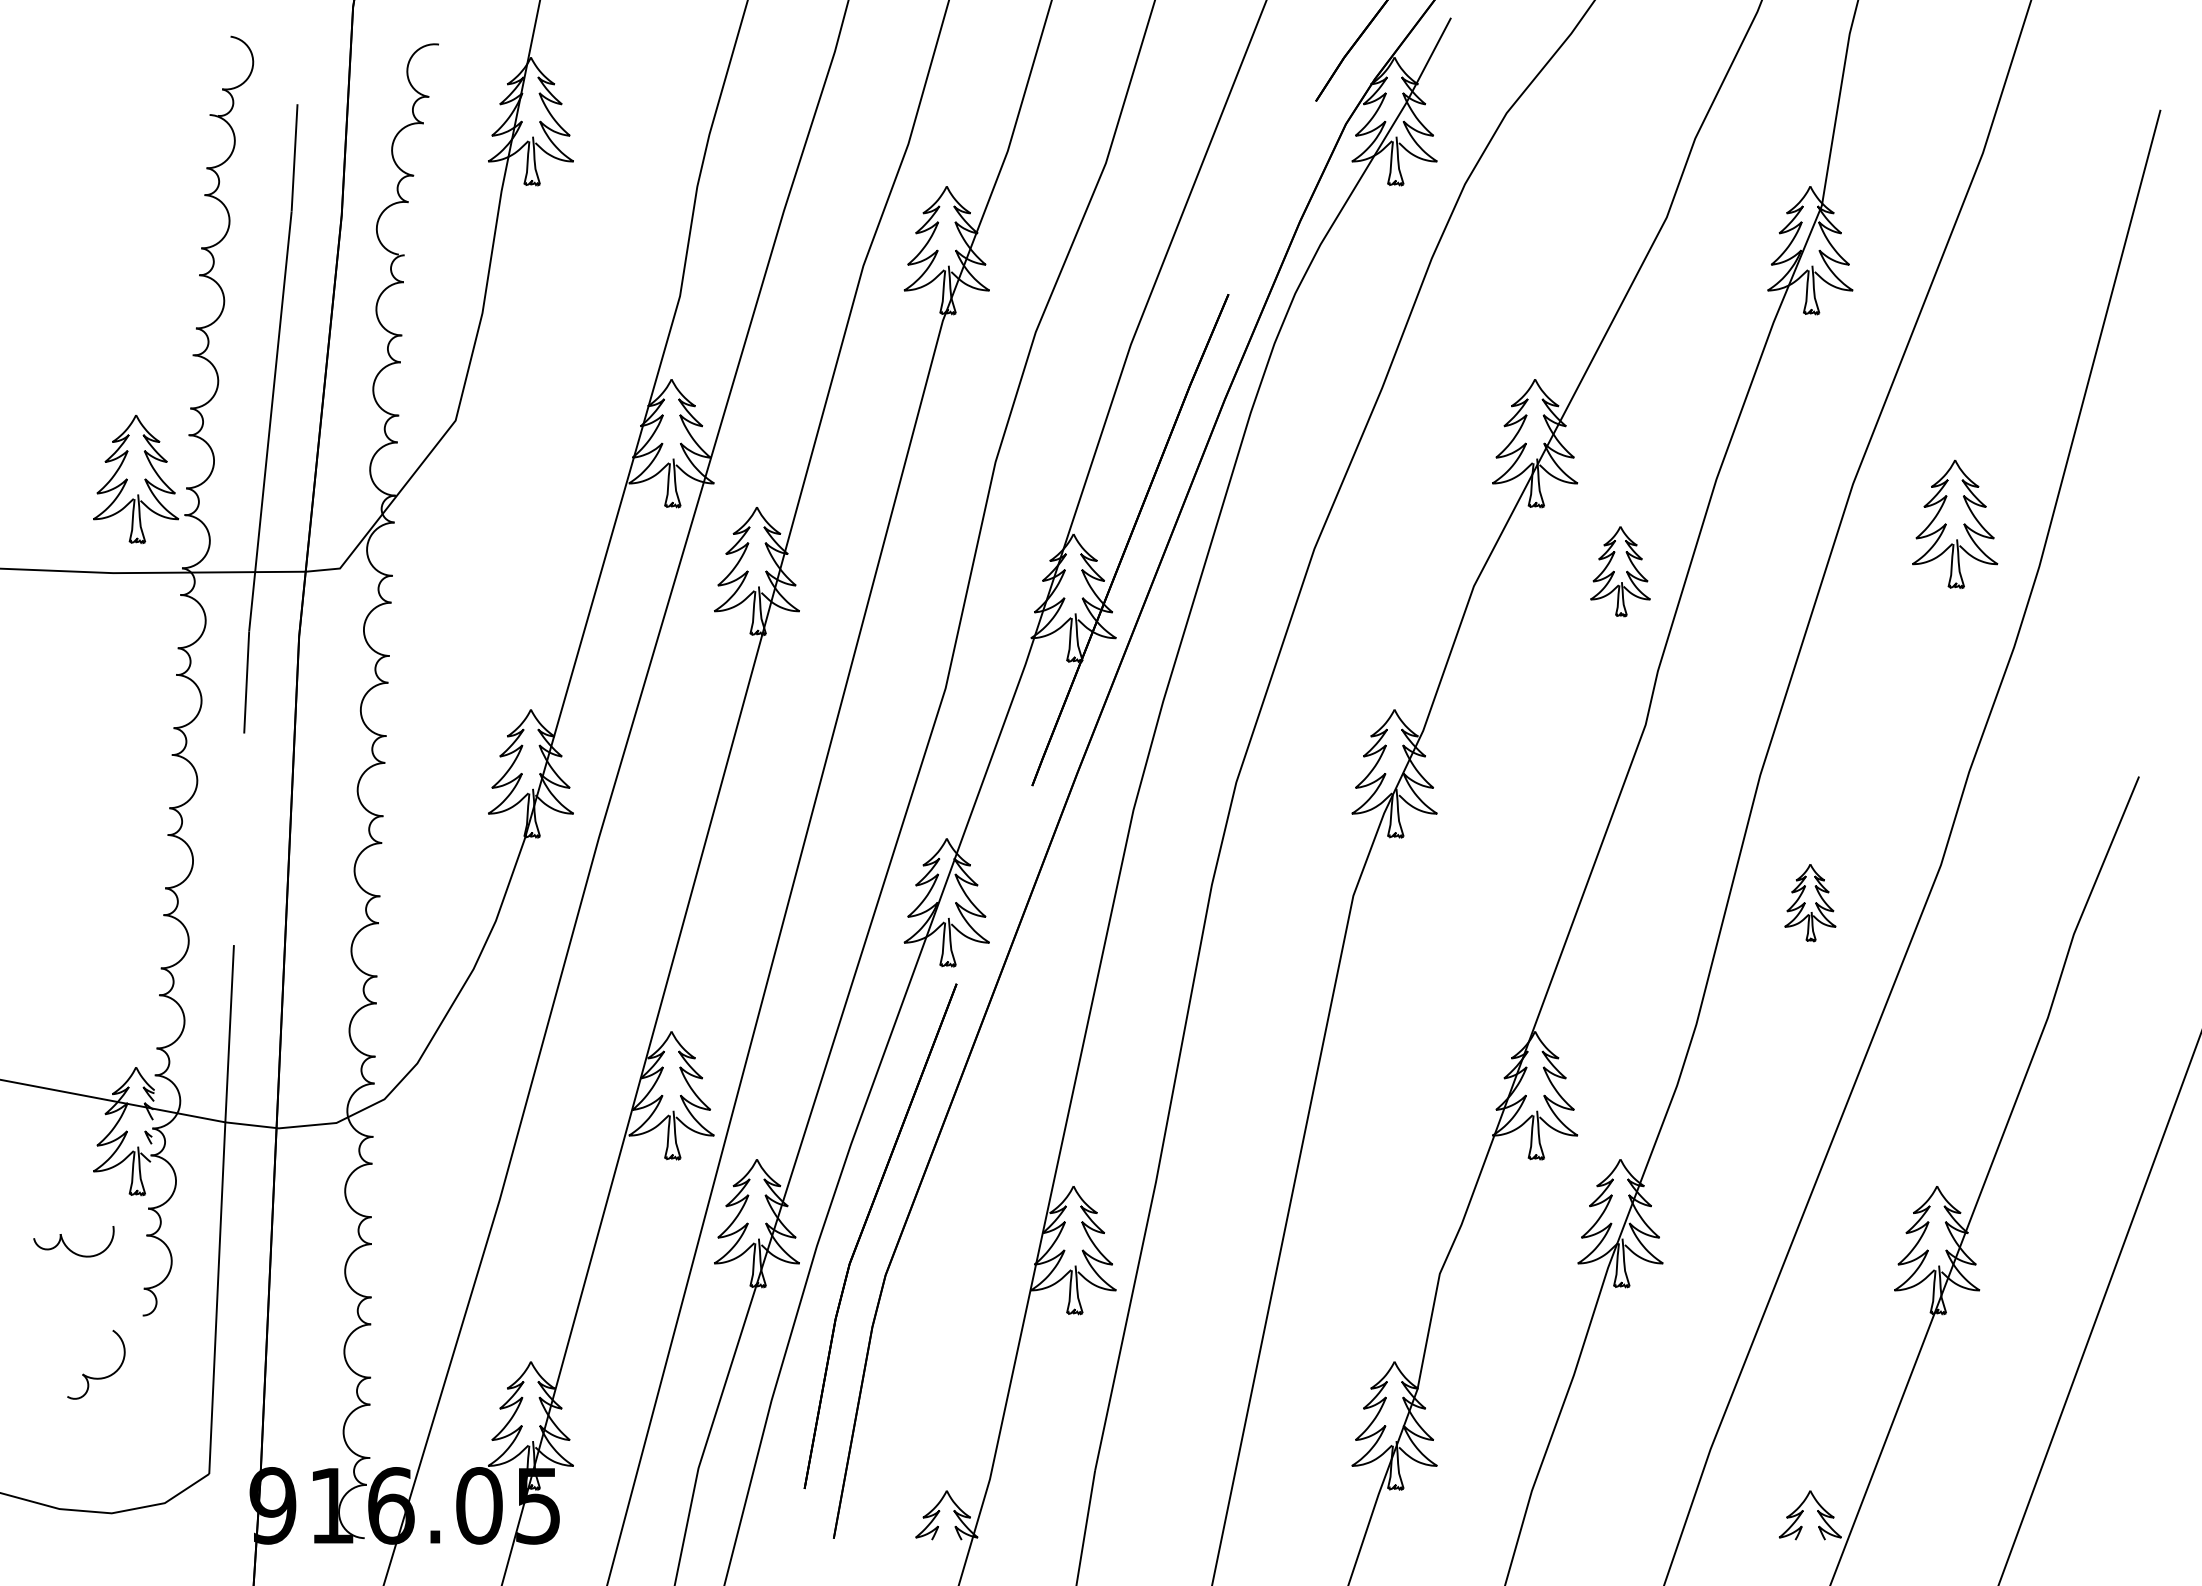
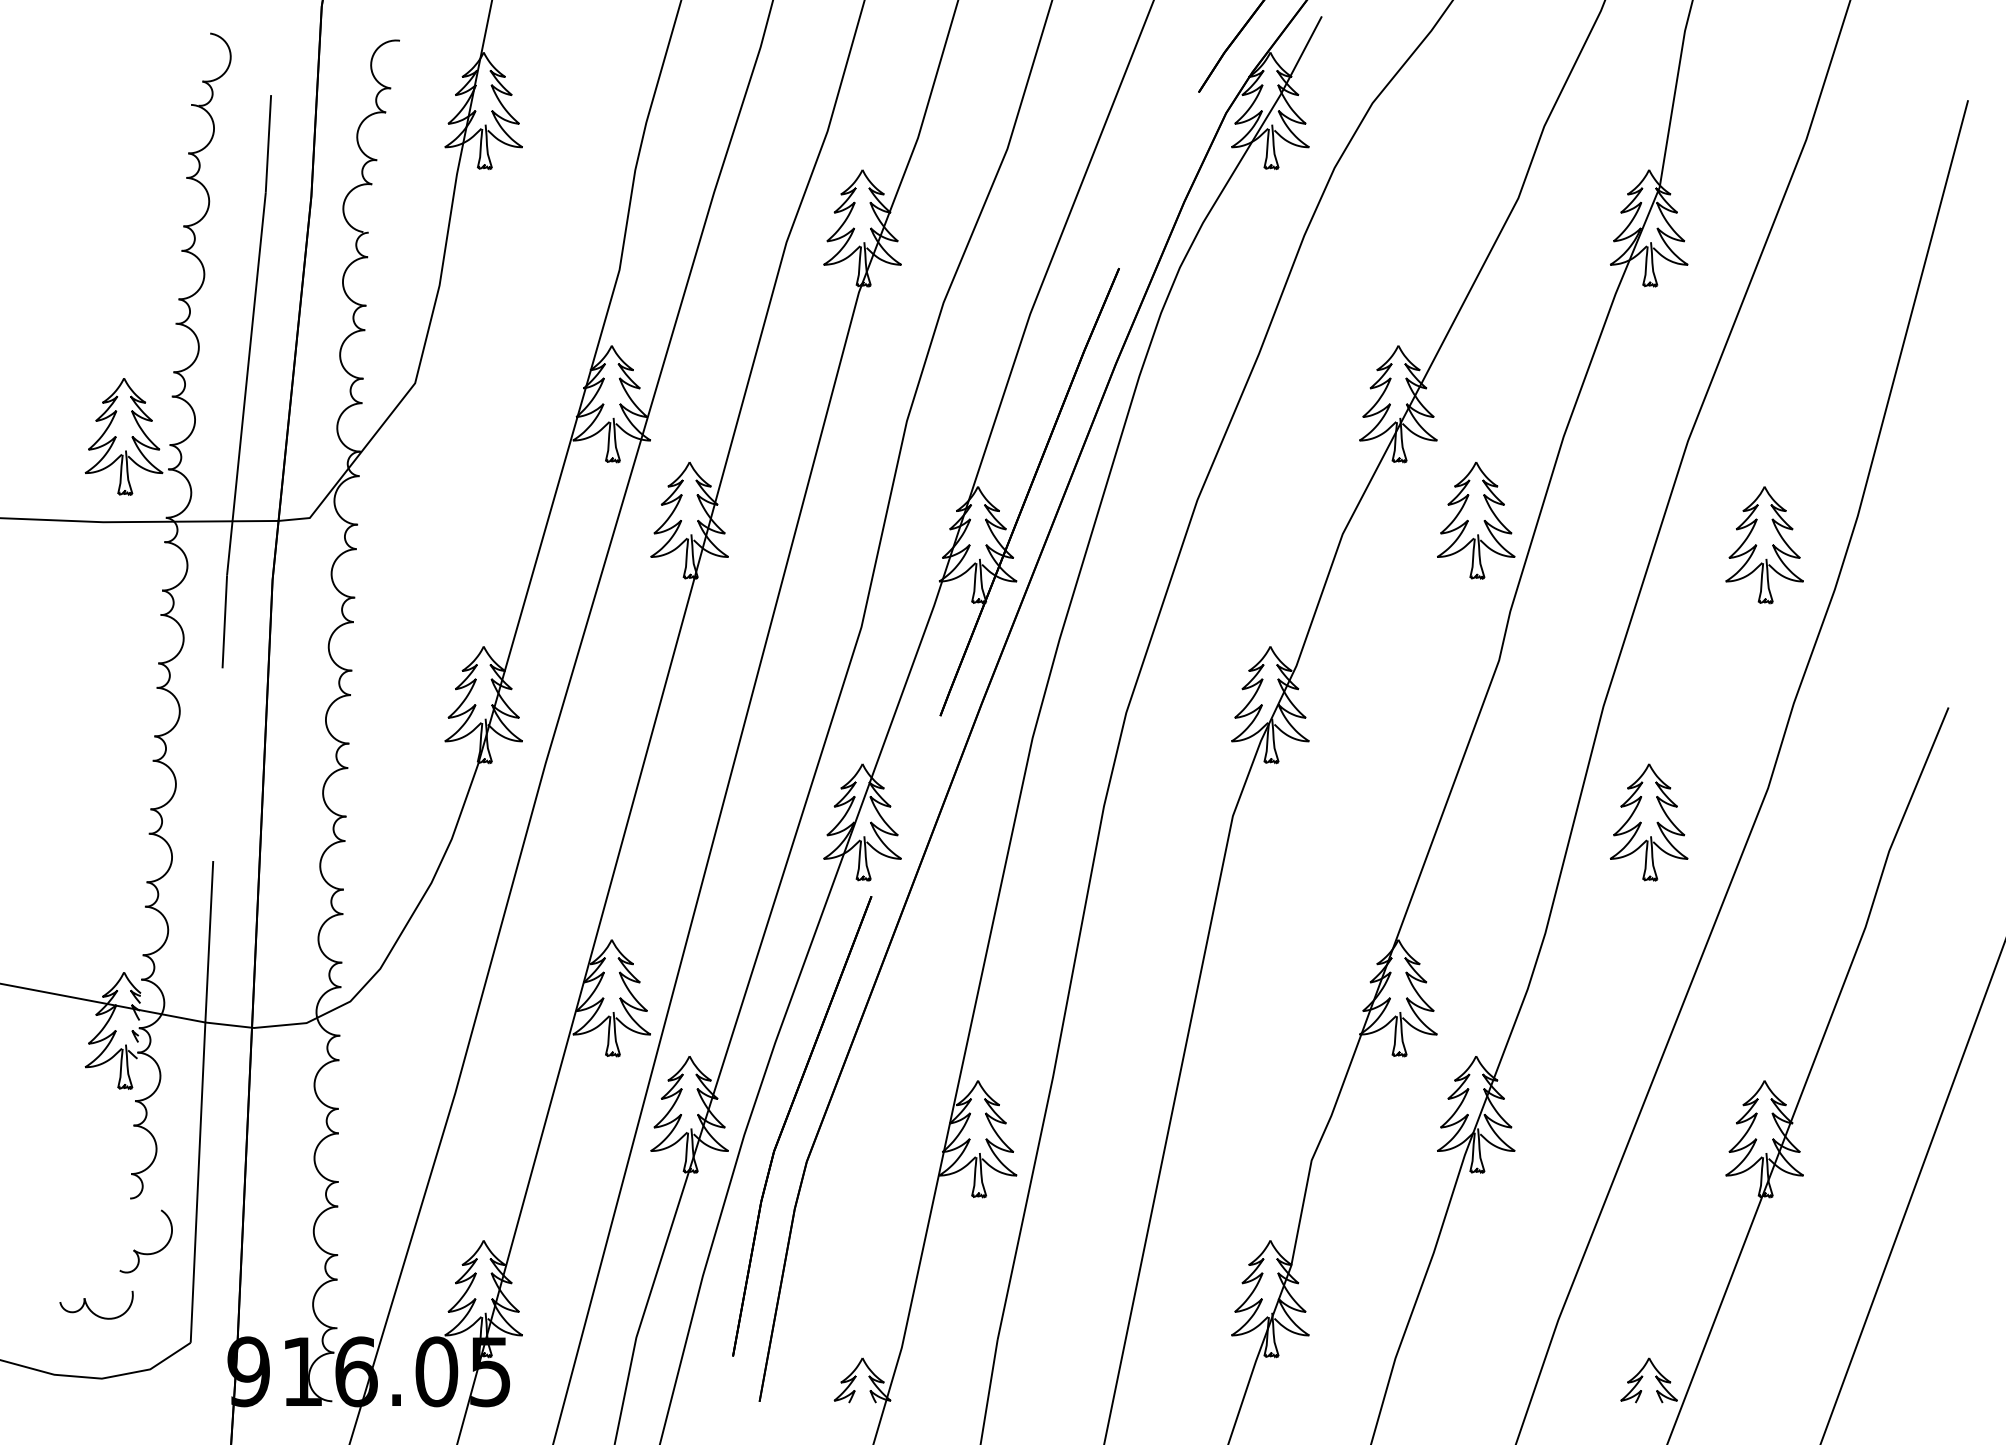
part: (1955, 523) -> (1764, 544), moved
part: (1620, 571) -> (1476, 520), size x1.43
part: (1810, 902) -> (1649, 822), size x1.67
part: (66, 1244) -> (89, 1307), moved
part: (96, 1377) -> (146, 1253), moved

